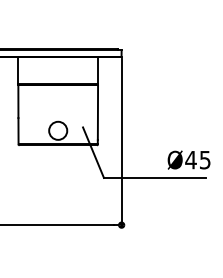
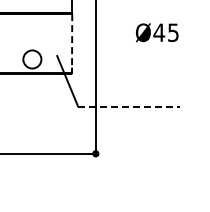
line: (97, 113) -> (71, 42), solid -> dashed
text: (188, 159) -> (156, 32), moved
line: (155, 177) -> (129, 106), solid -> dashed

